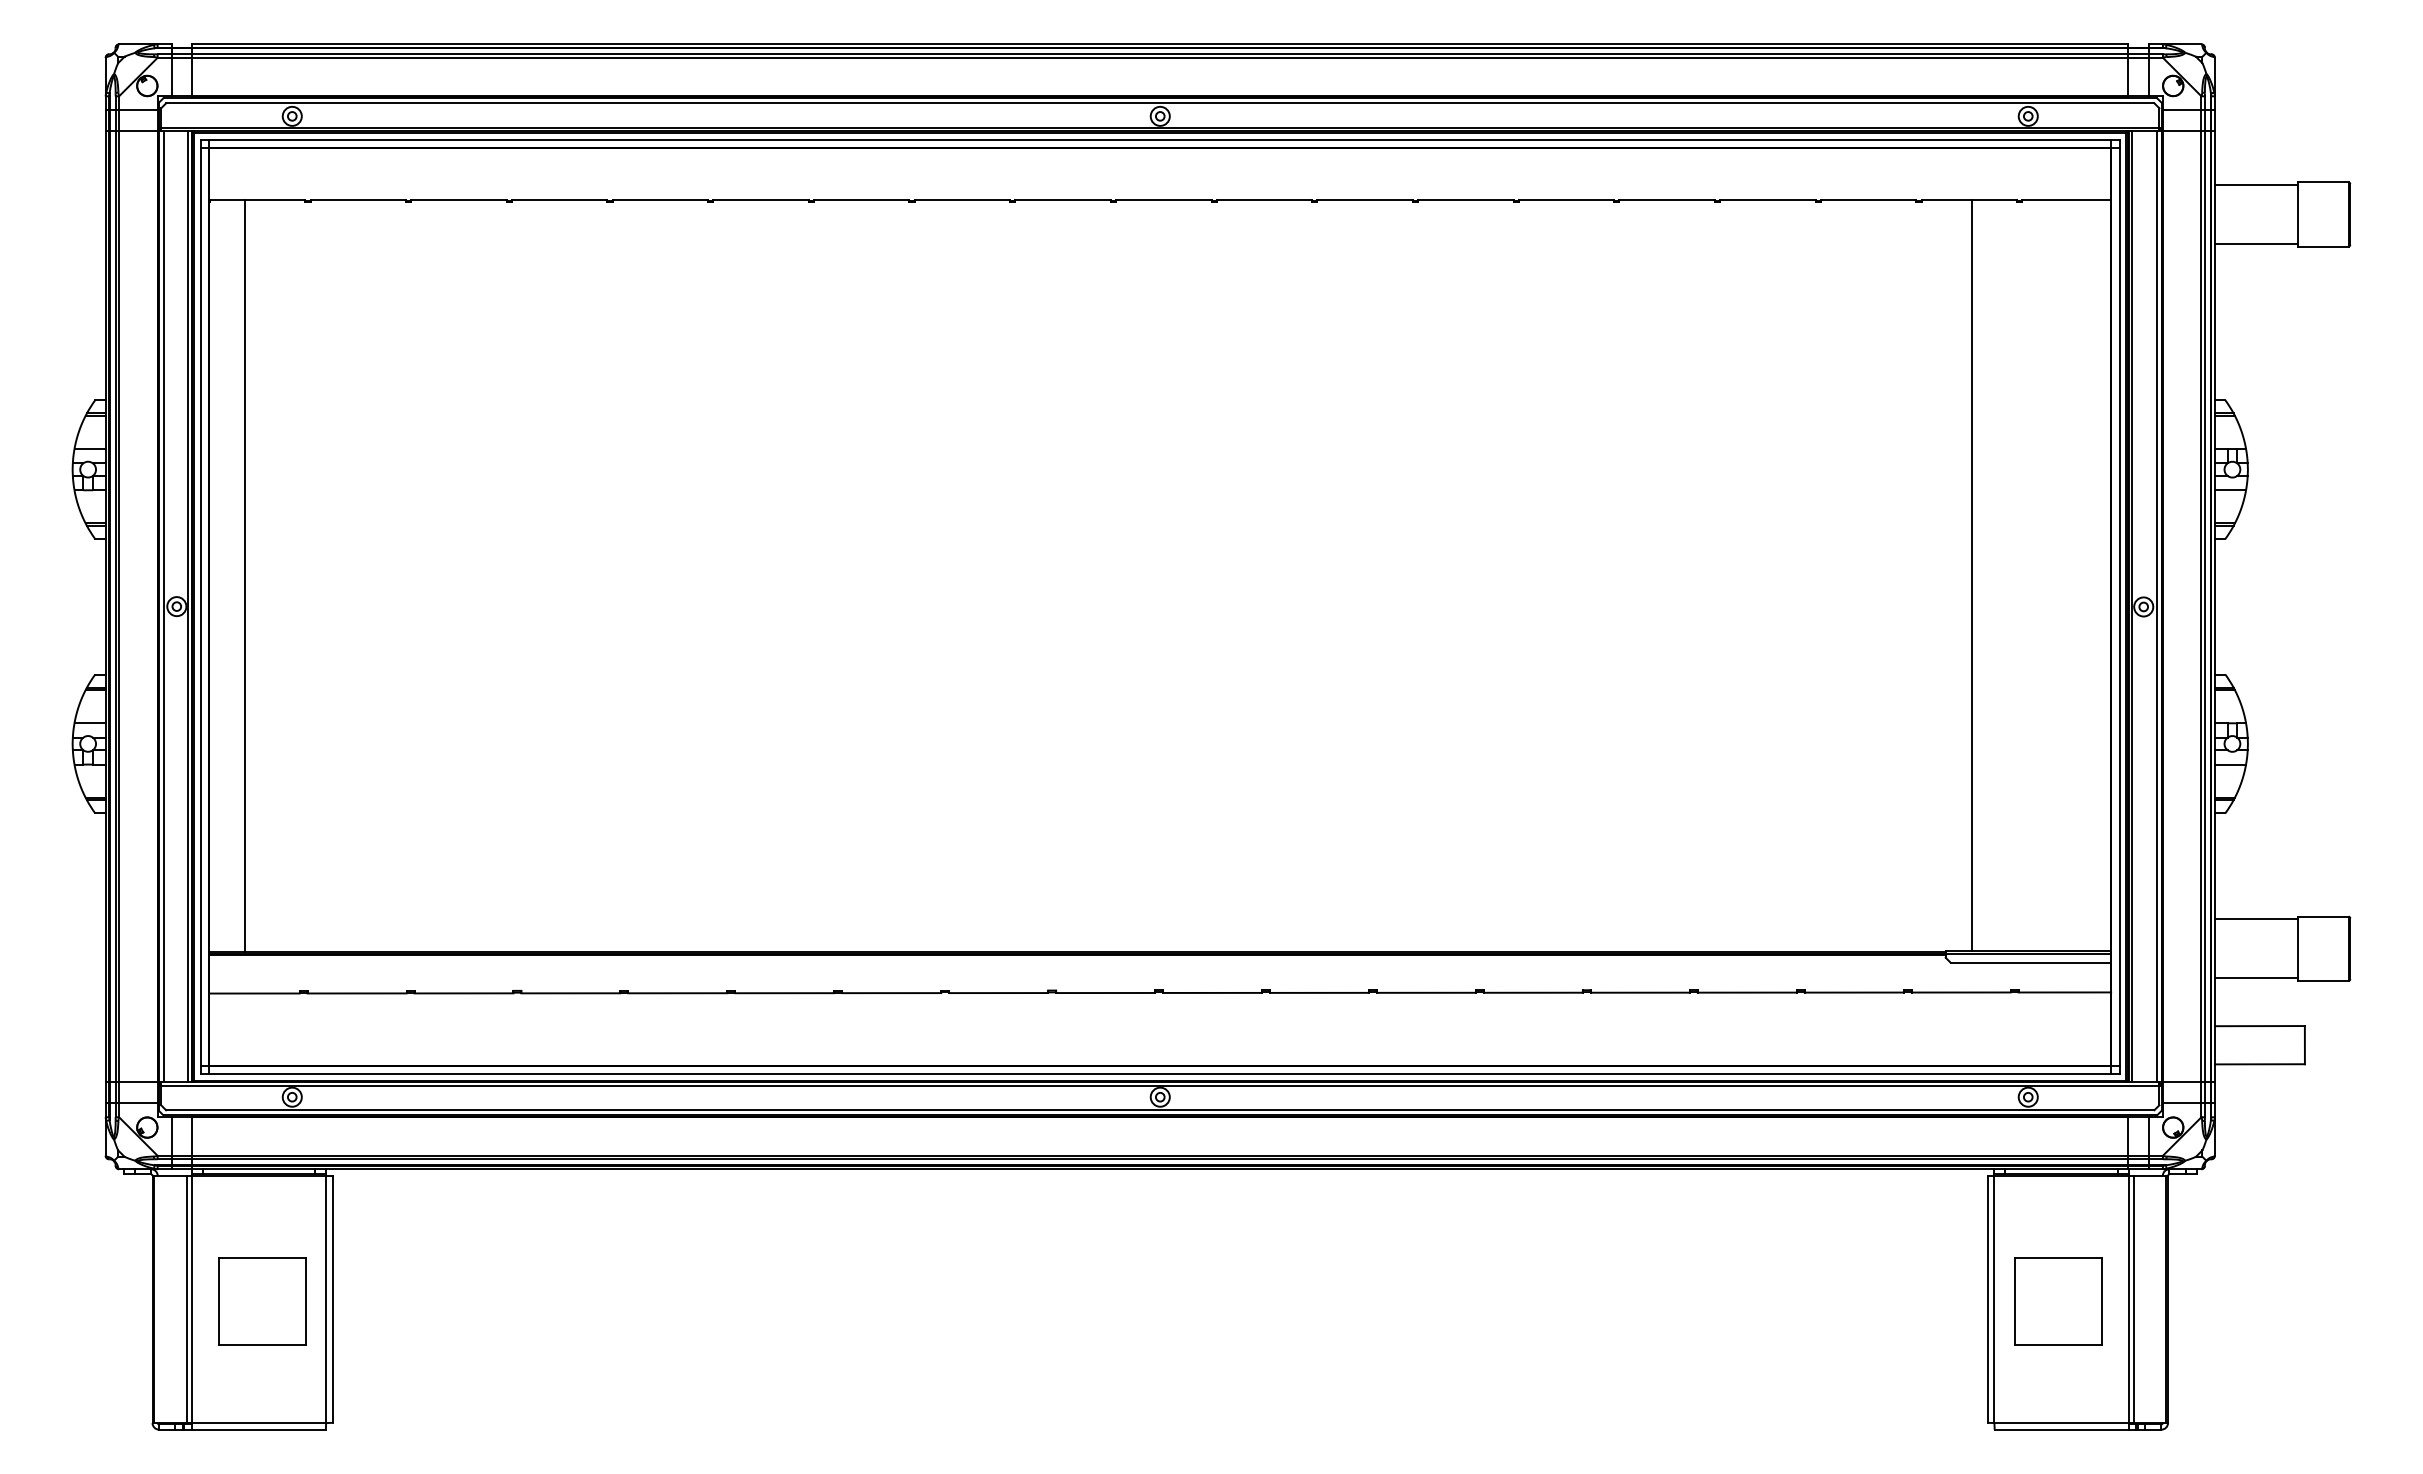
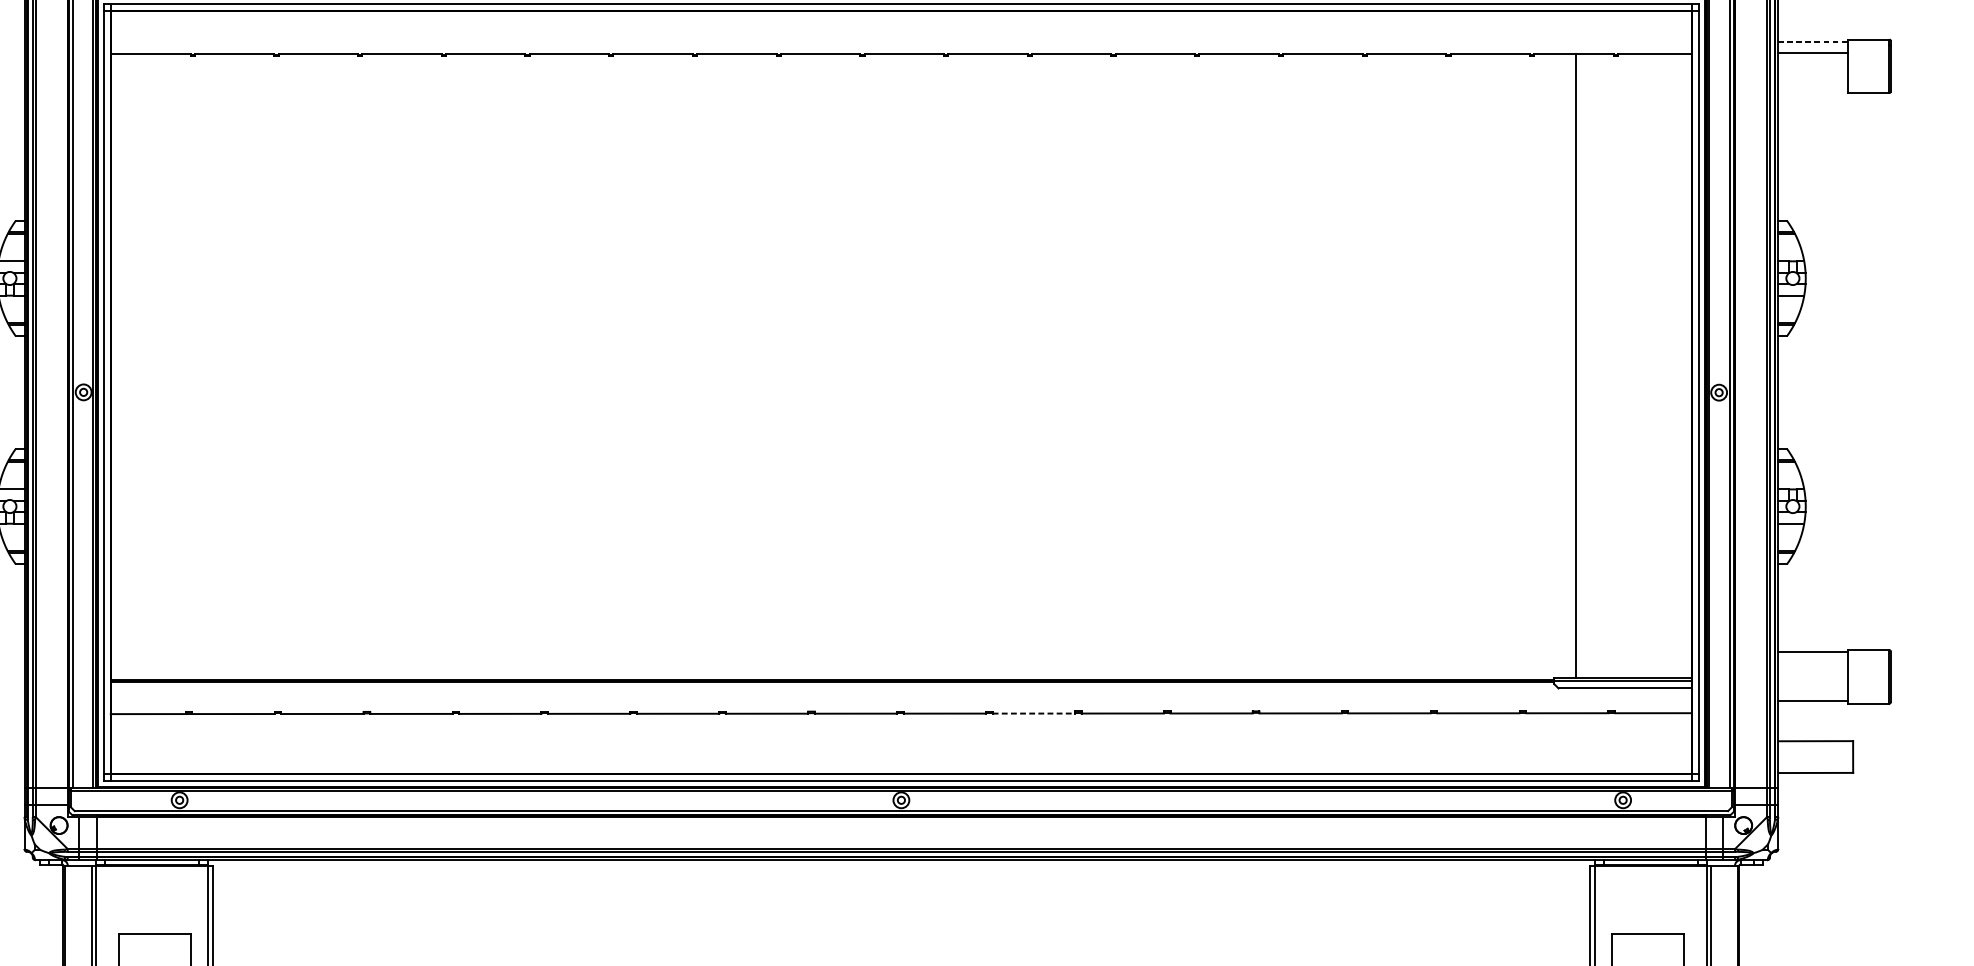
line: (2256, 184) -> (1812, 41), solid -> dashed
line: (2256, 243) -> (1812, 53), moved
line: (244, 575) -> (139, 366), removed
line: (1320, 992) -> (1034, 713), solid -> dashed

